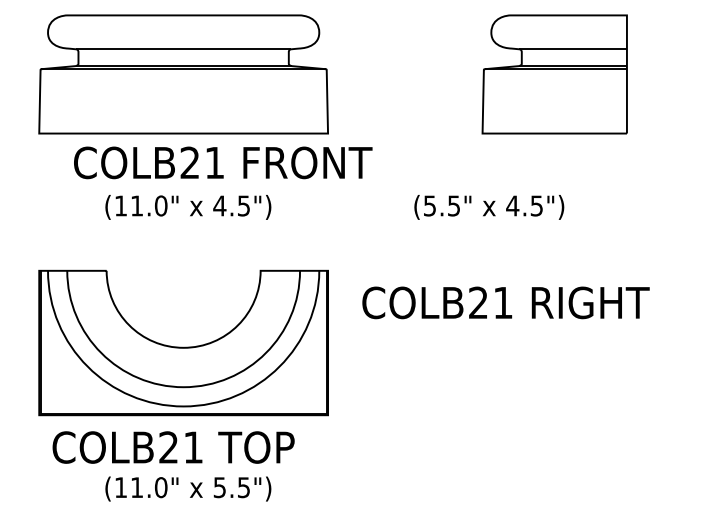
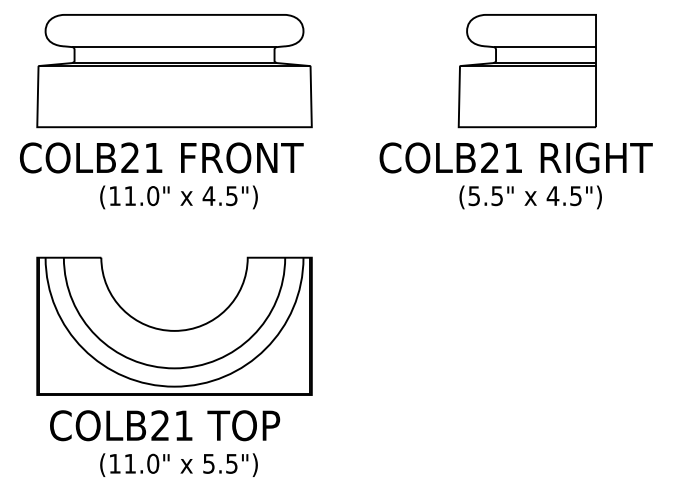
text: (223, 162) -> (162, 157), moved
text: (489, 207) -> (530, 197), moved
text: (505, 302) -> (515, 157), moved

